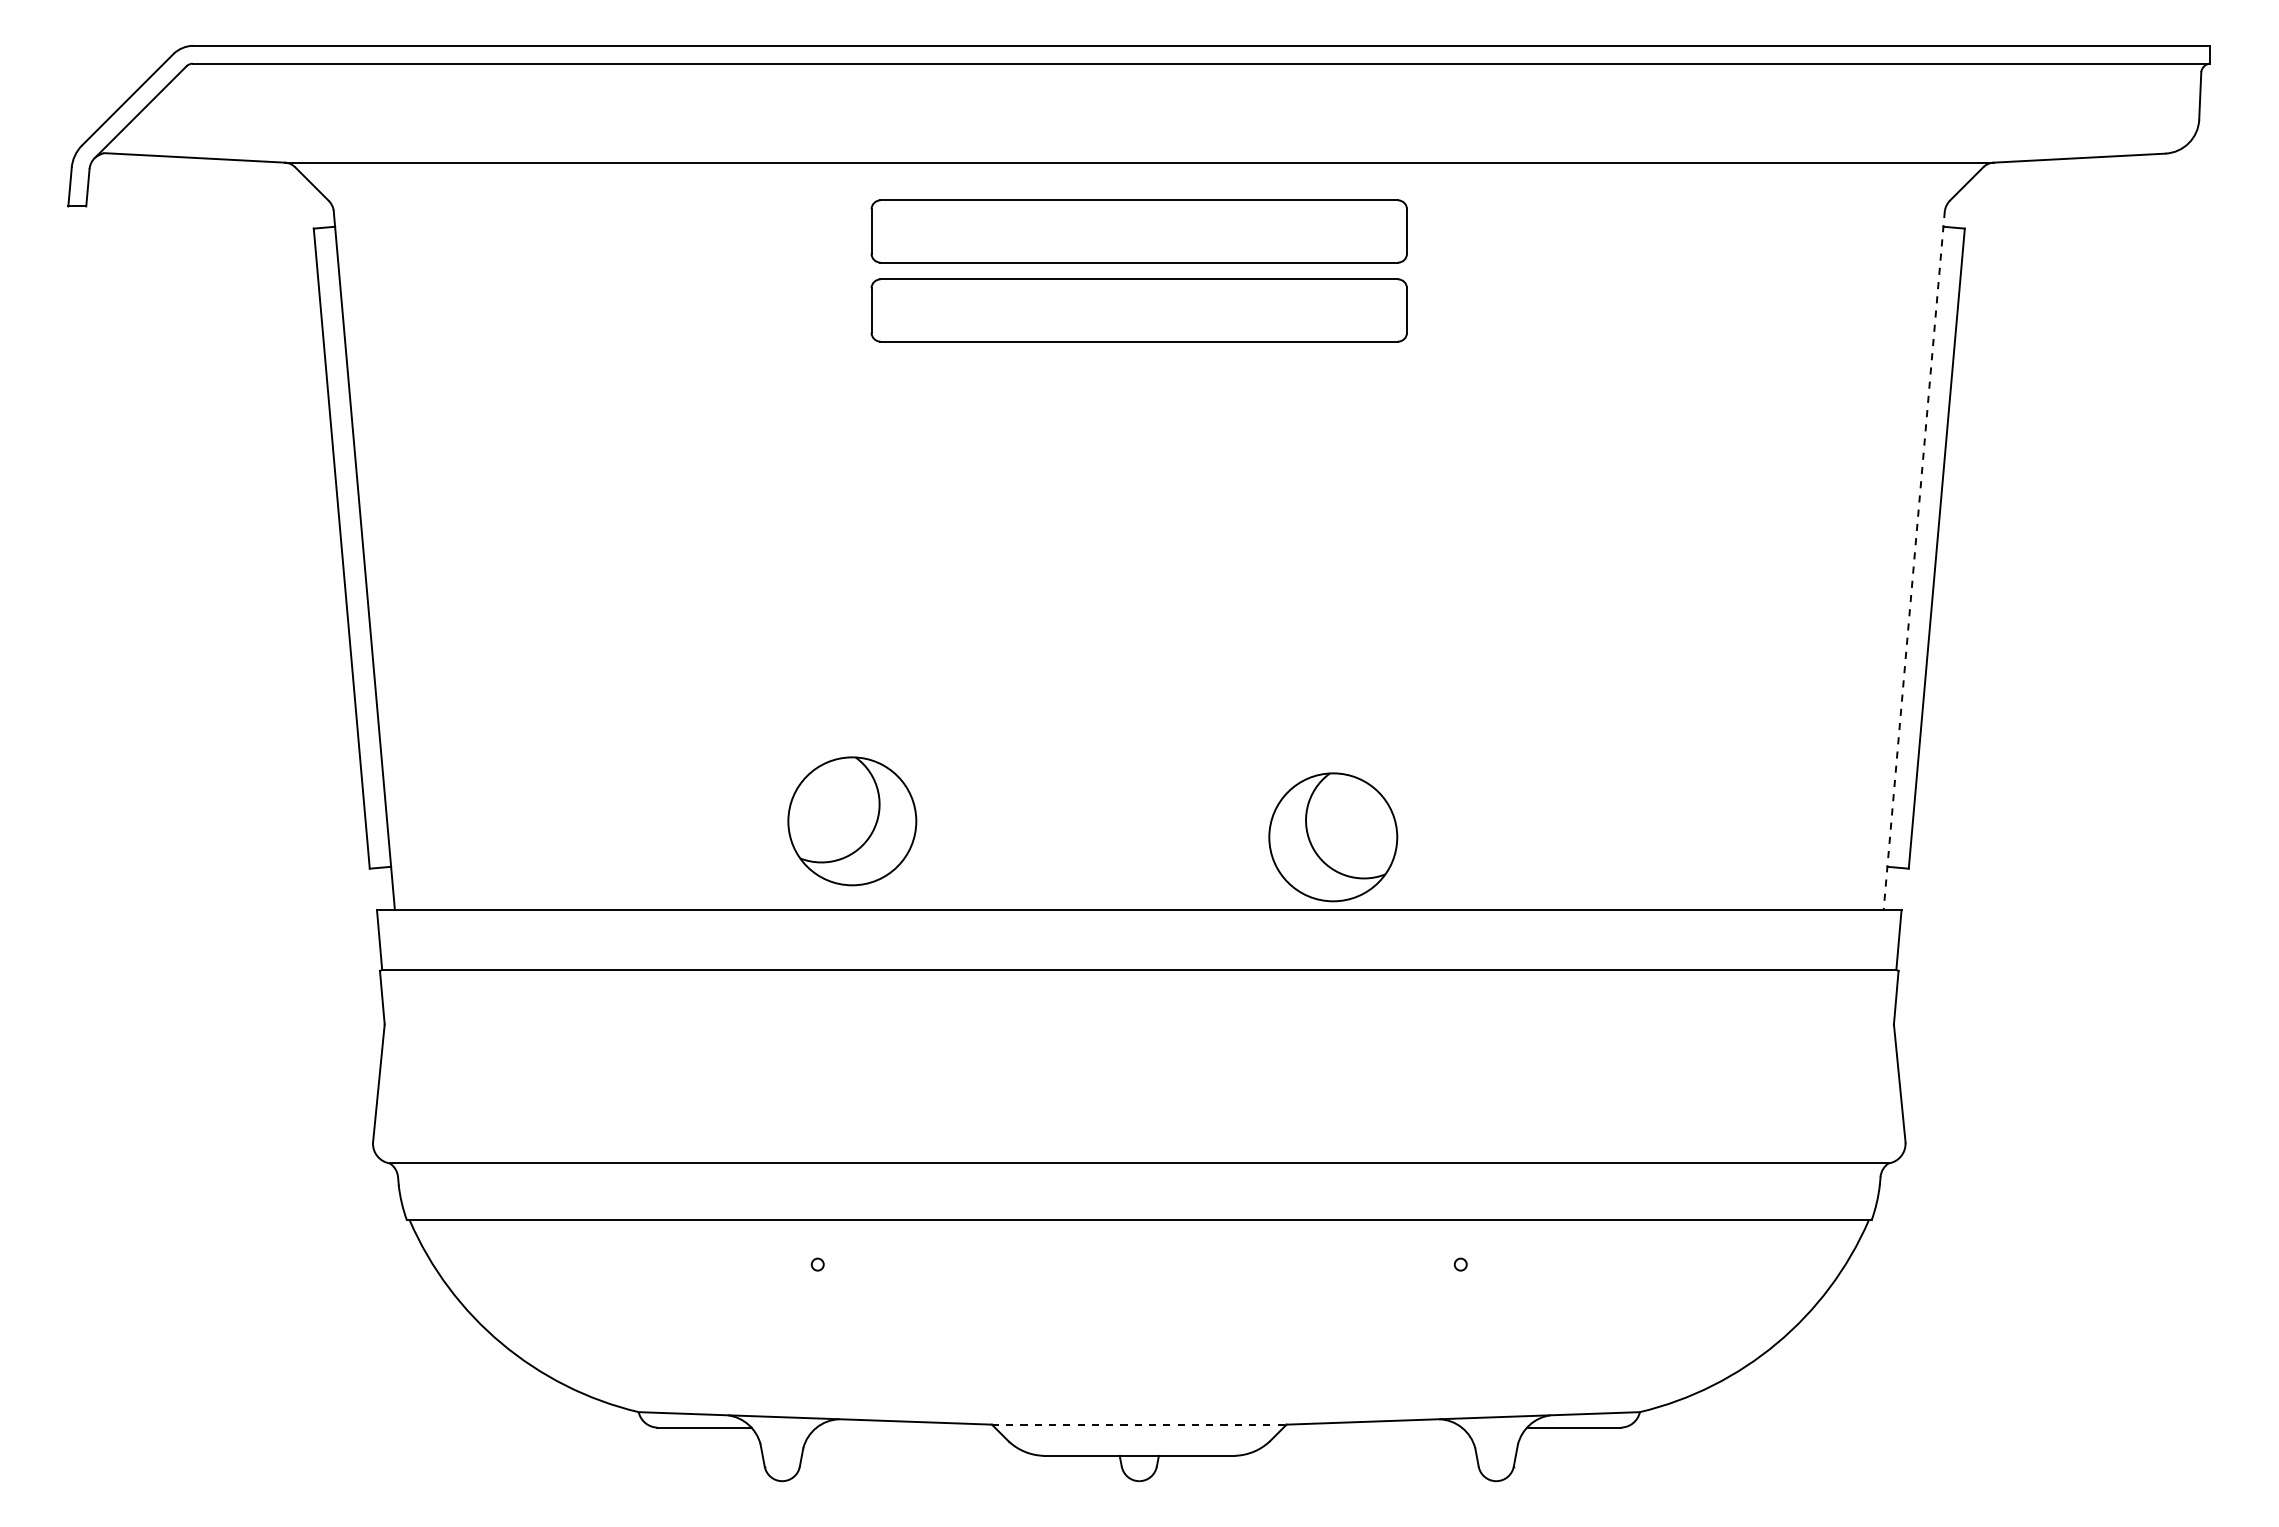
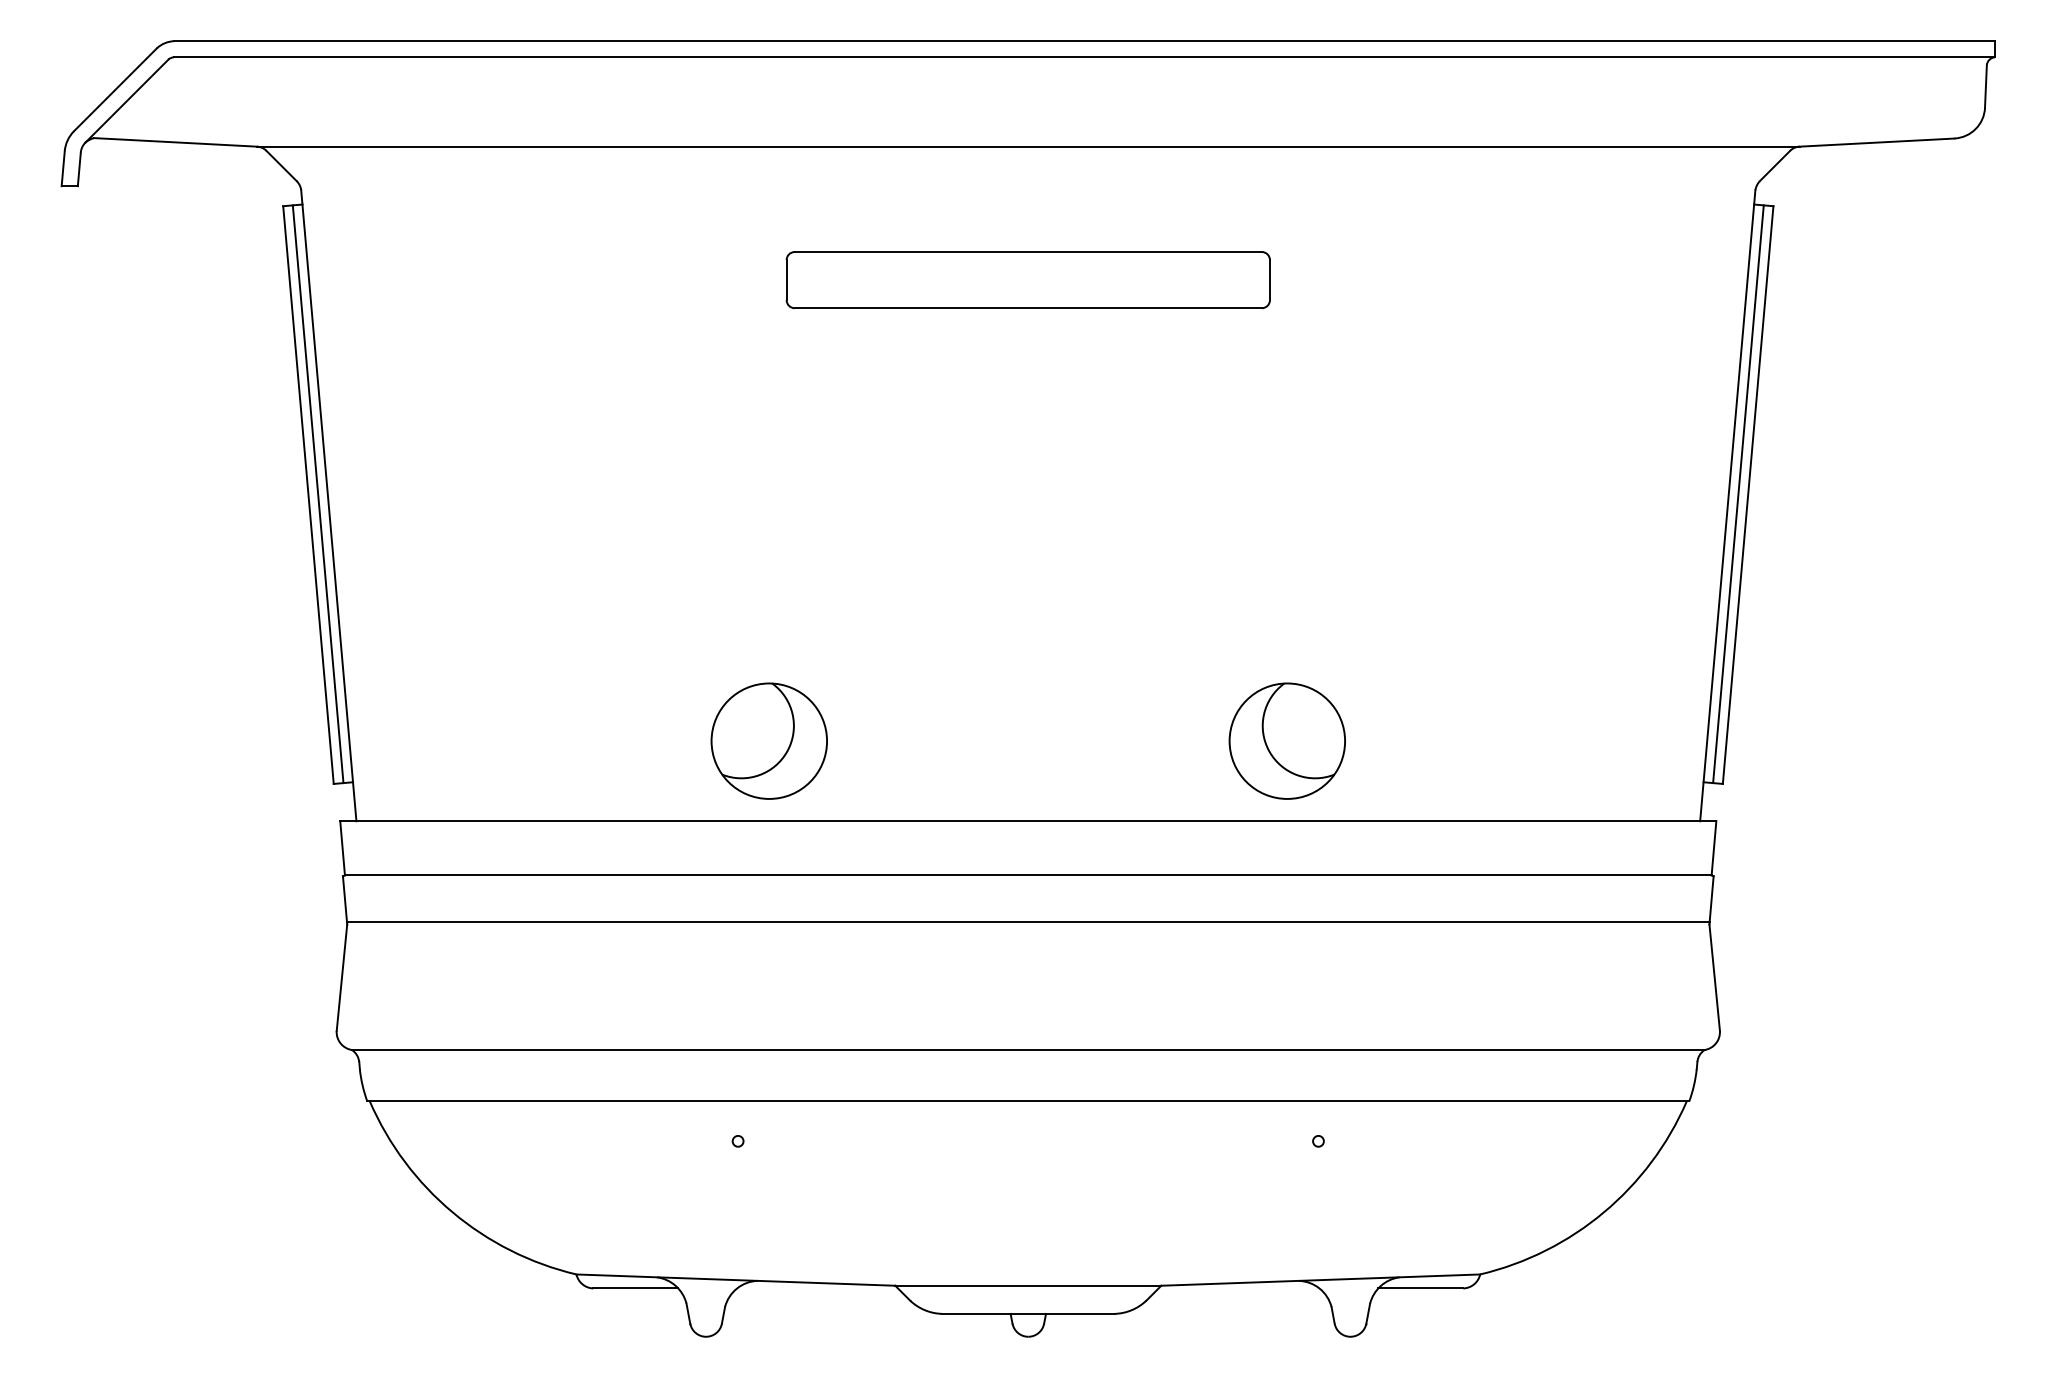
part: (1138, 231) -> (1027, 208), removed
line: (352, 547) -> (318, 494), added
line: (1926, 547) -> (1738, 494), added
line: (1914, 560) -> (1728, 505), dashed -> solid
part: (1333, 837) -> (1287, 741), moved
line: (1139, 1021) -> (1028, 921), added
line: (1139, 1424) -> (1028, 1285), dashed -> solid

